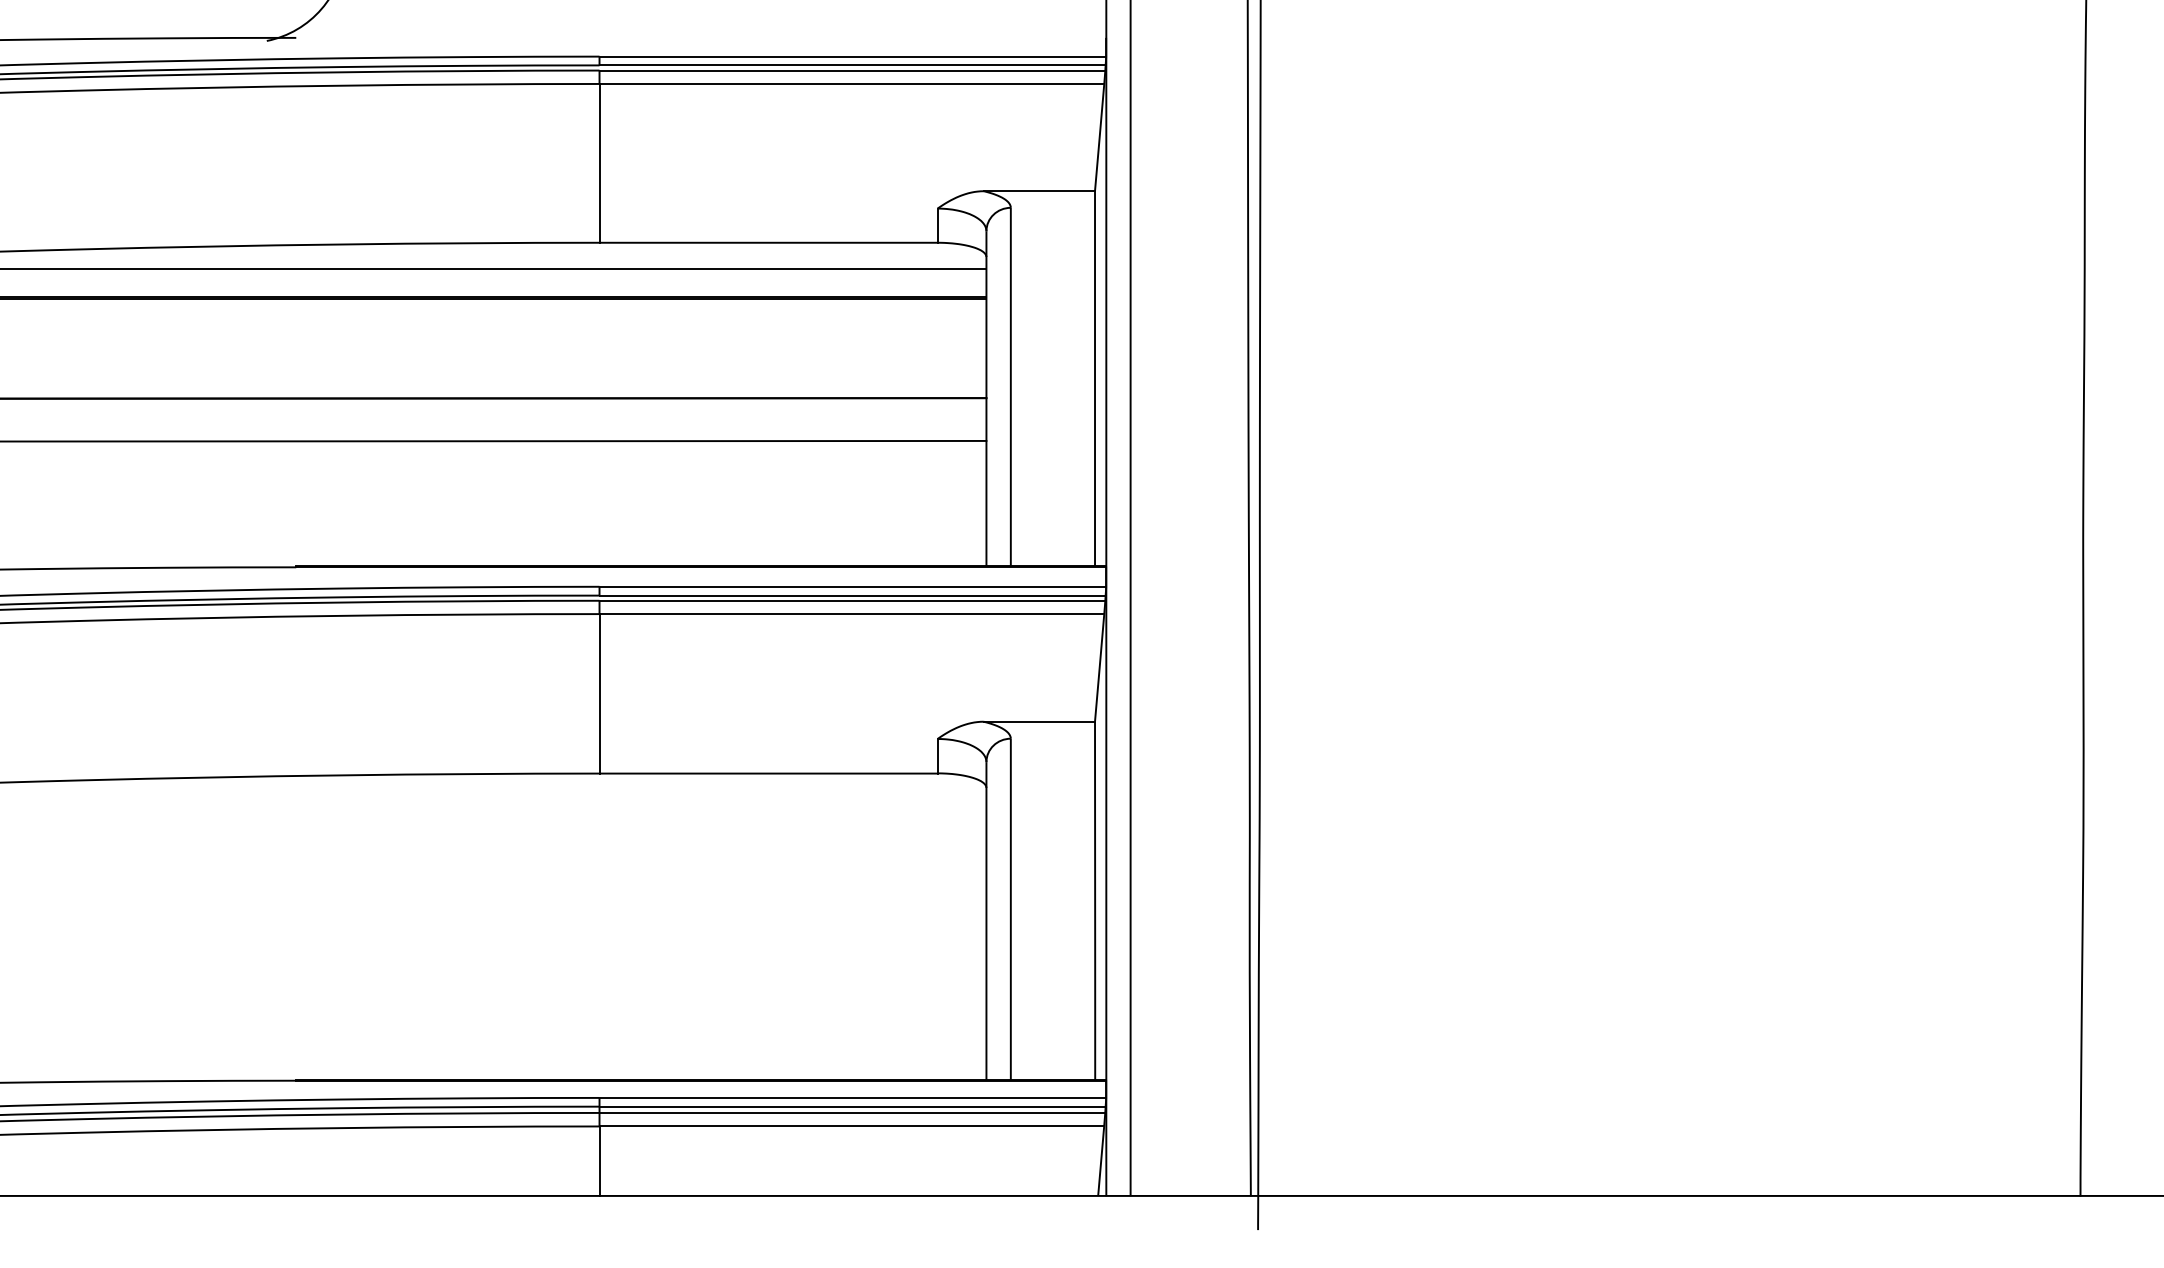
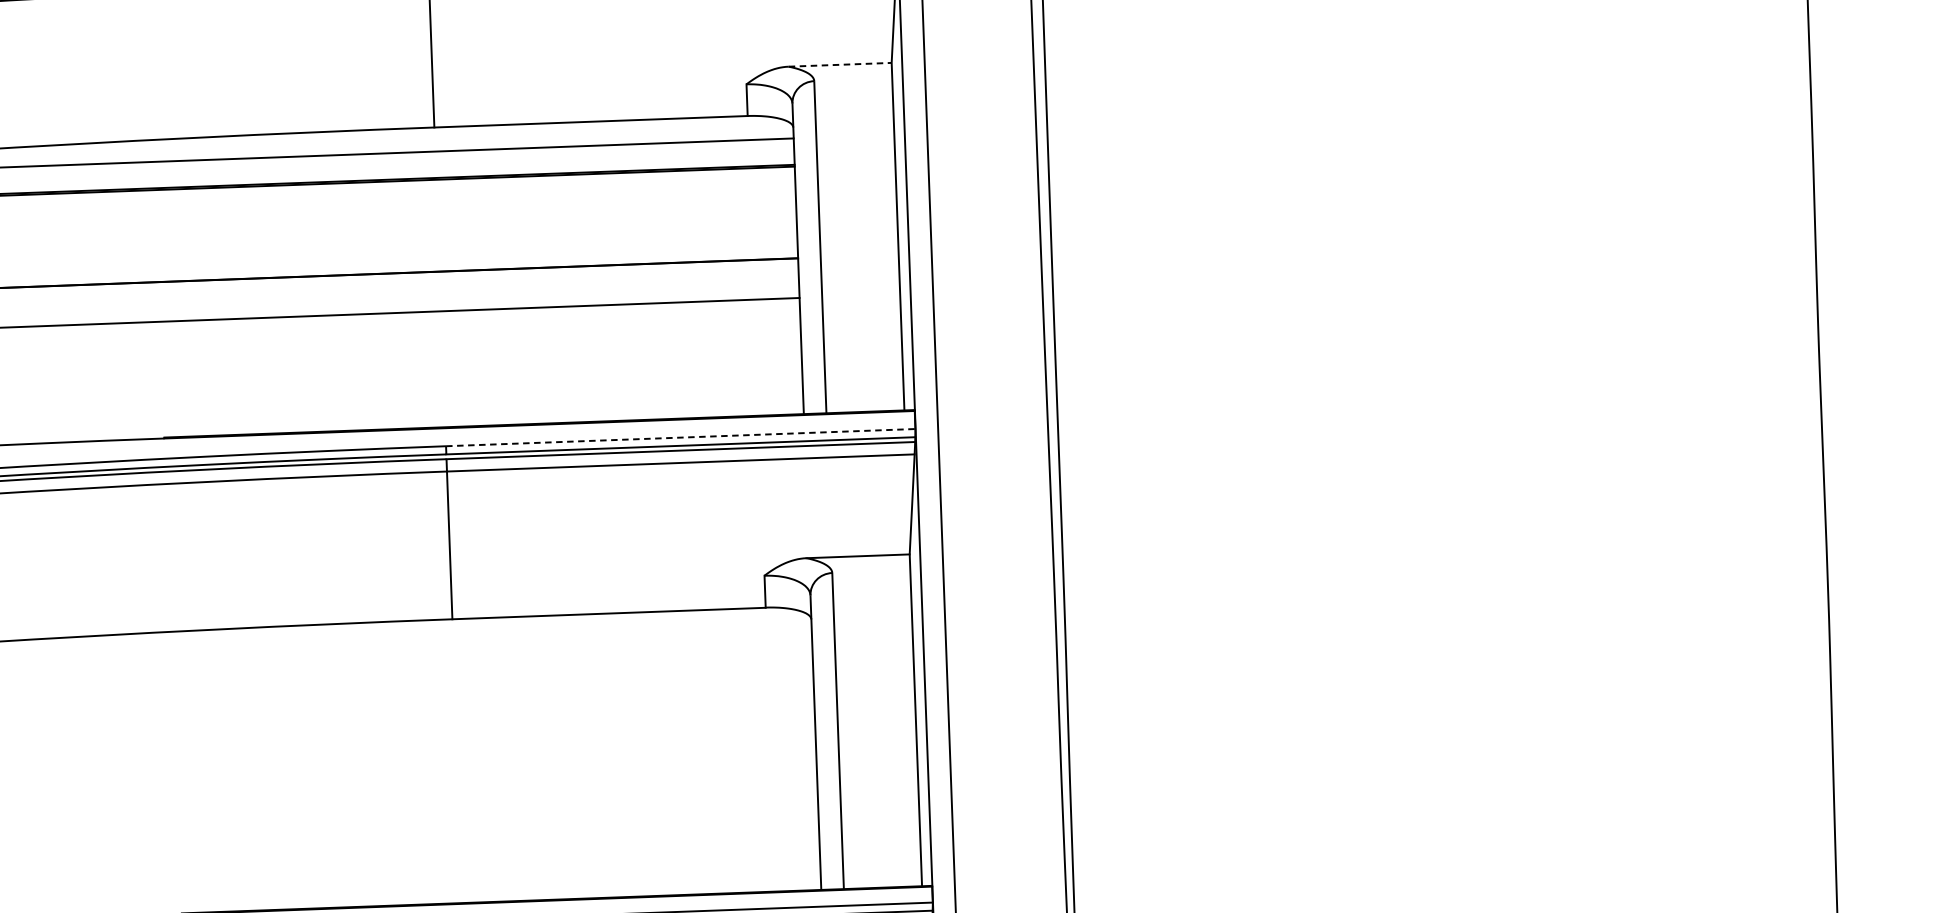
line: (1039, 191) -> (840, 65), solid -> dashed
line: (853, 586) -> (681, 437), solid -> dashed

